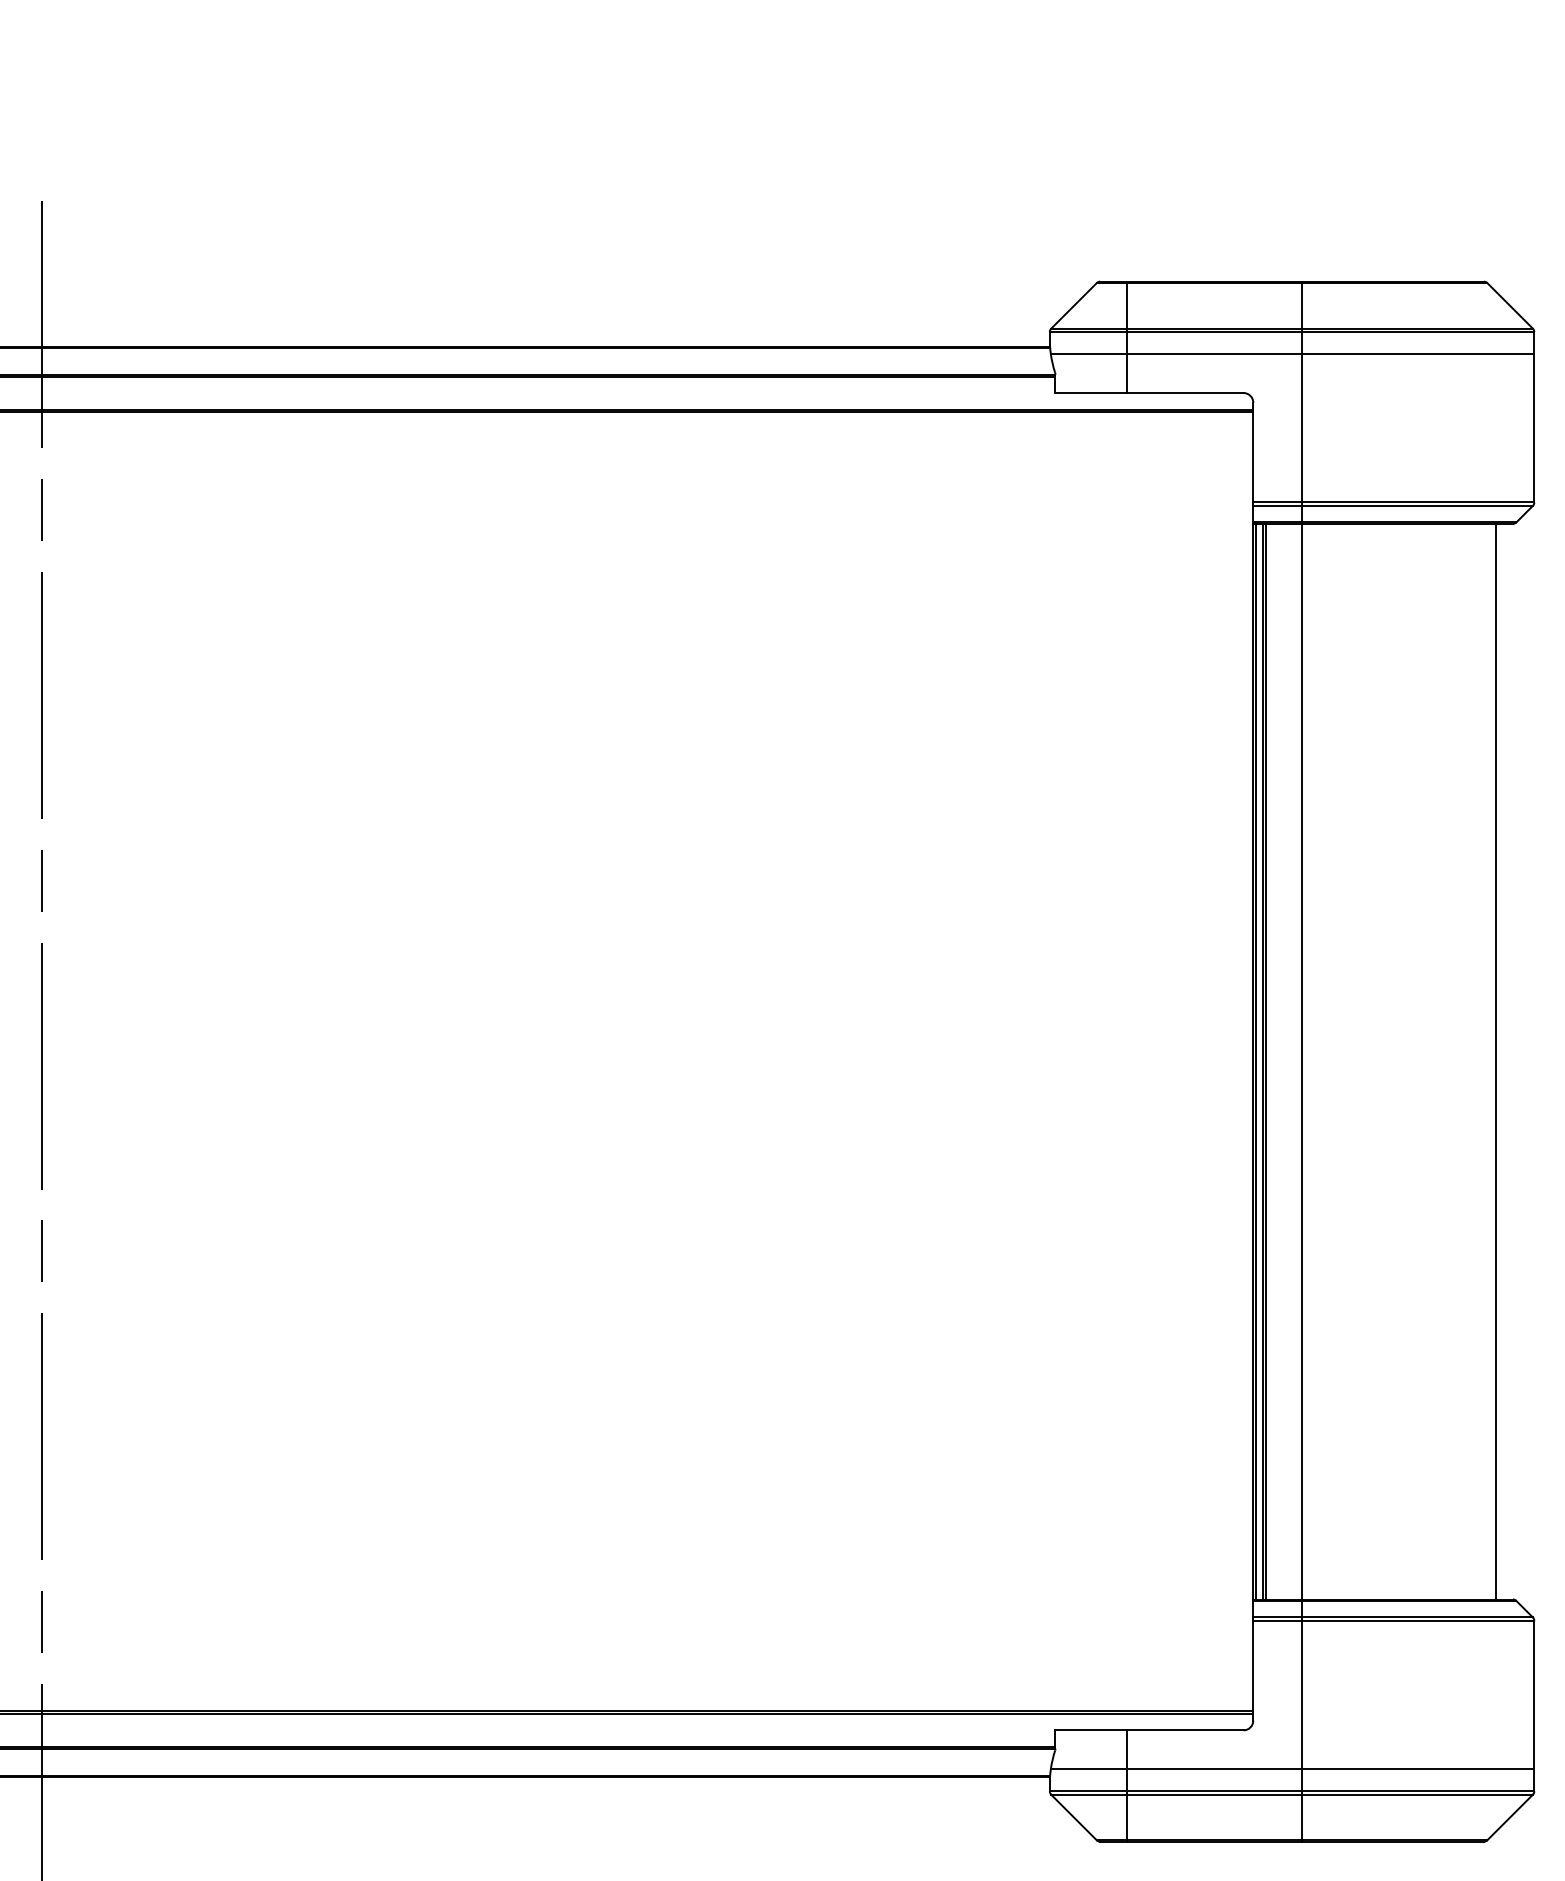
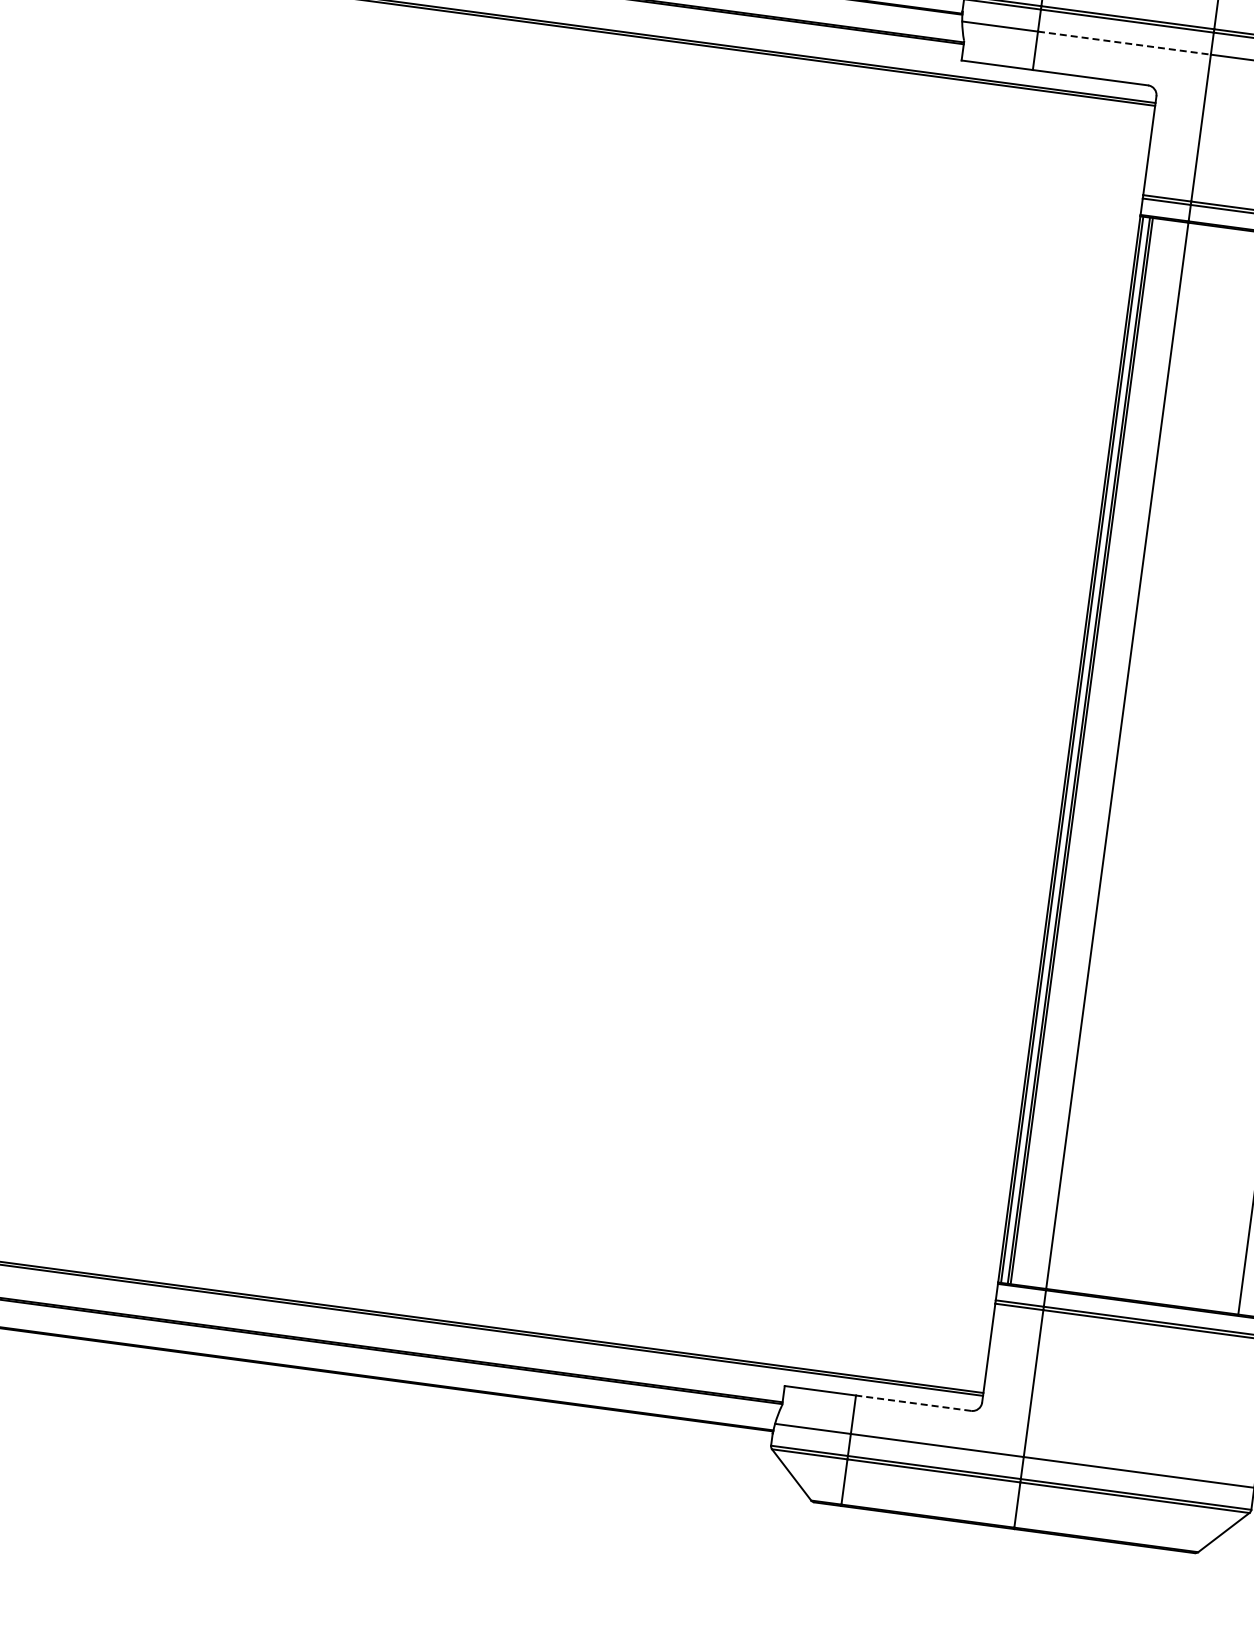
line: (1215, 354) -> (1125, 43), solid -> dashed
line: (1184, 1730) -> (912, 1403), solid -> dashed

